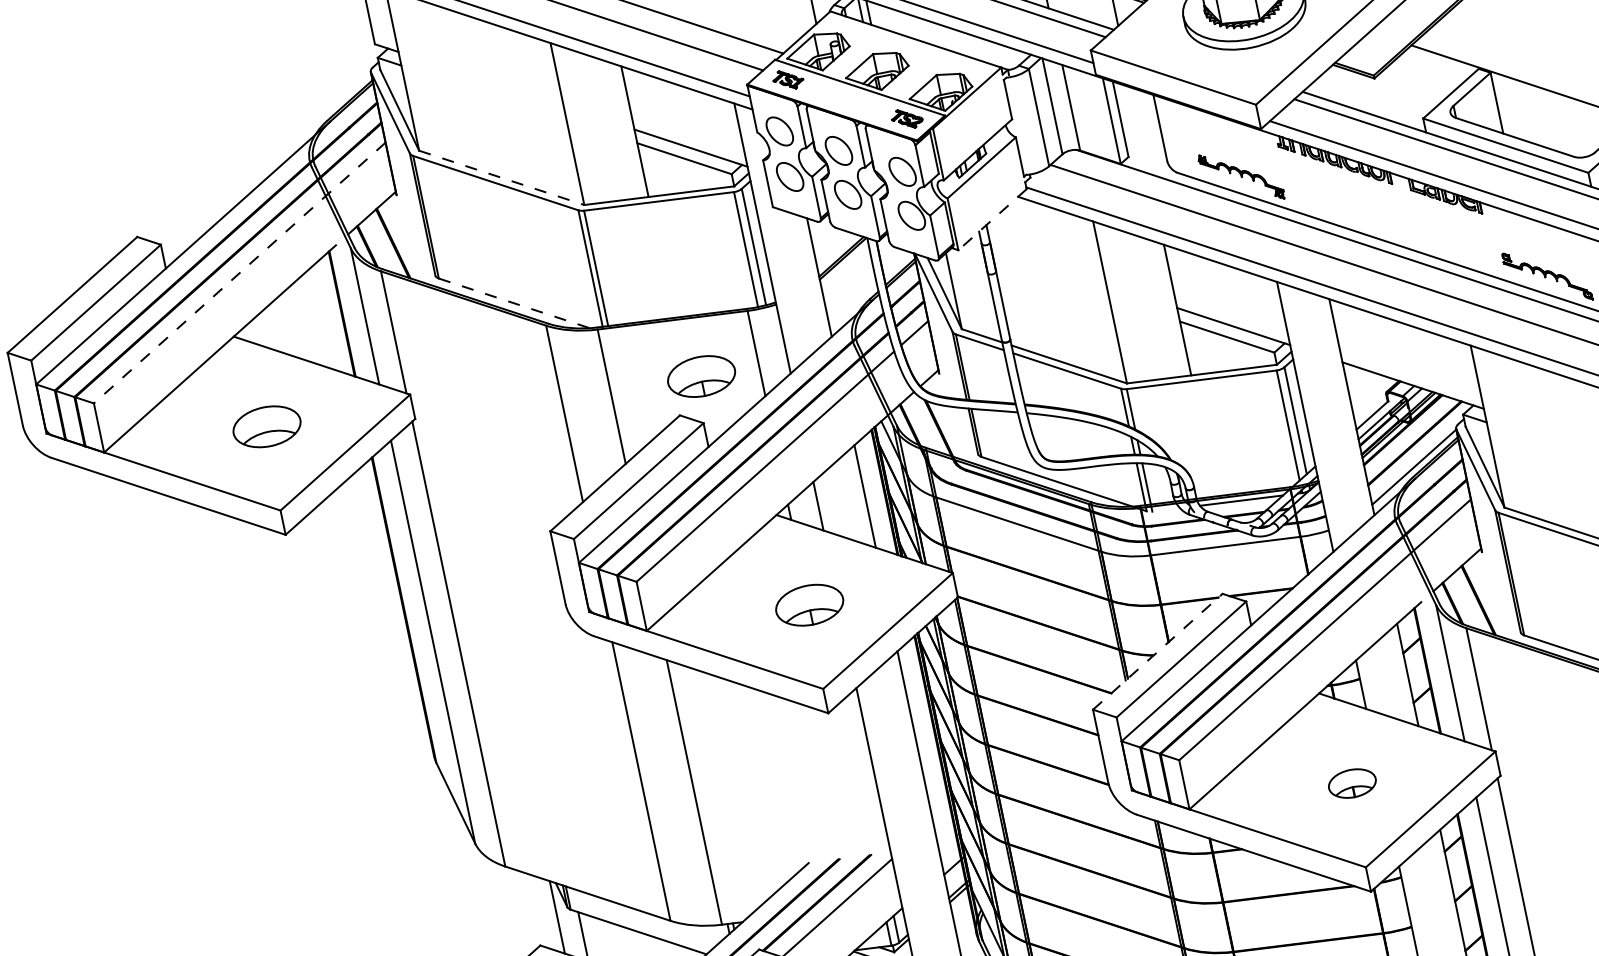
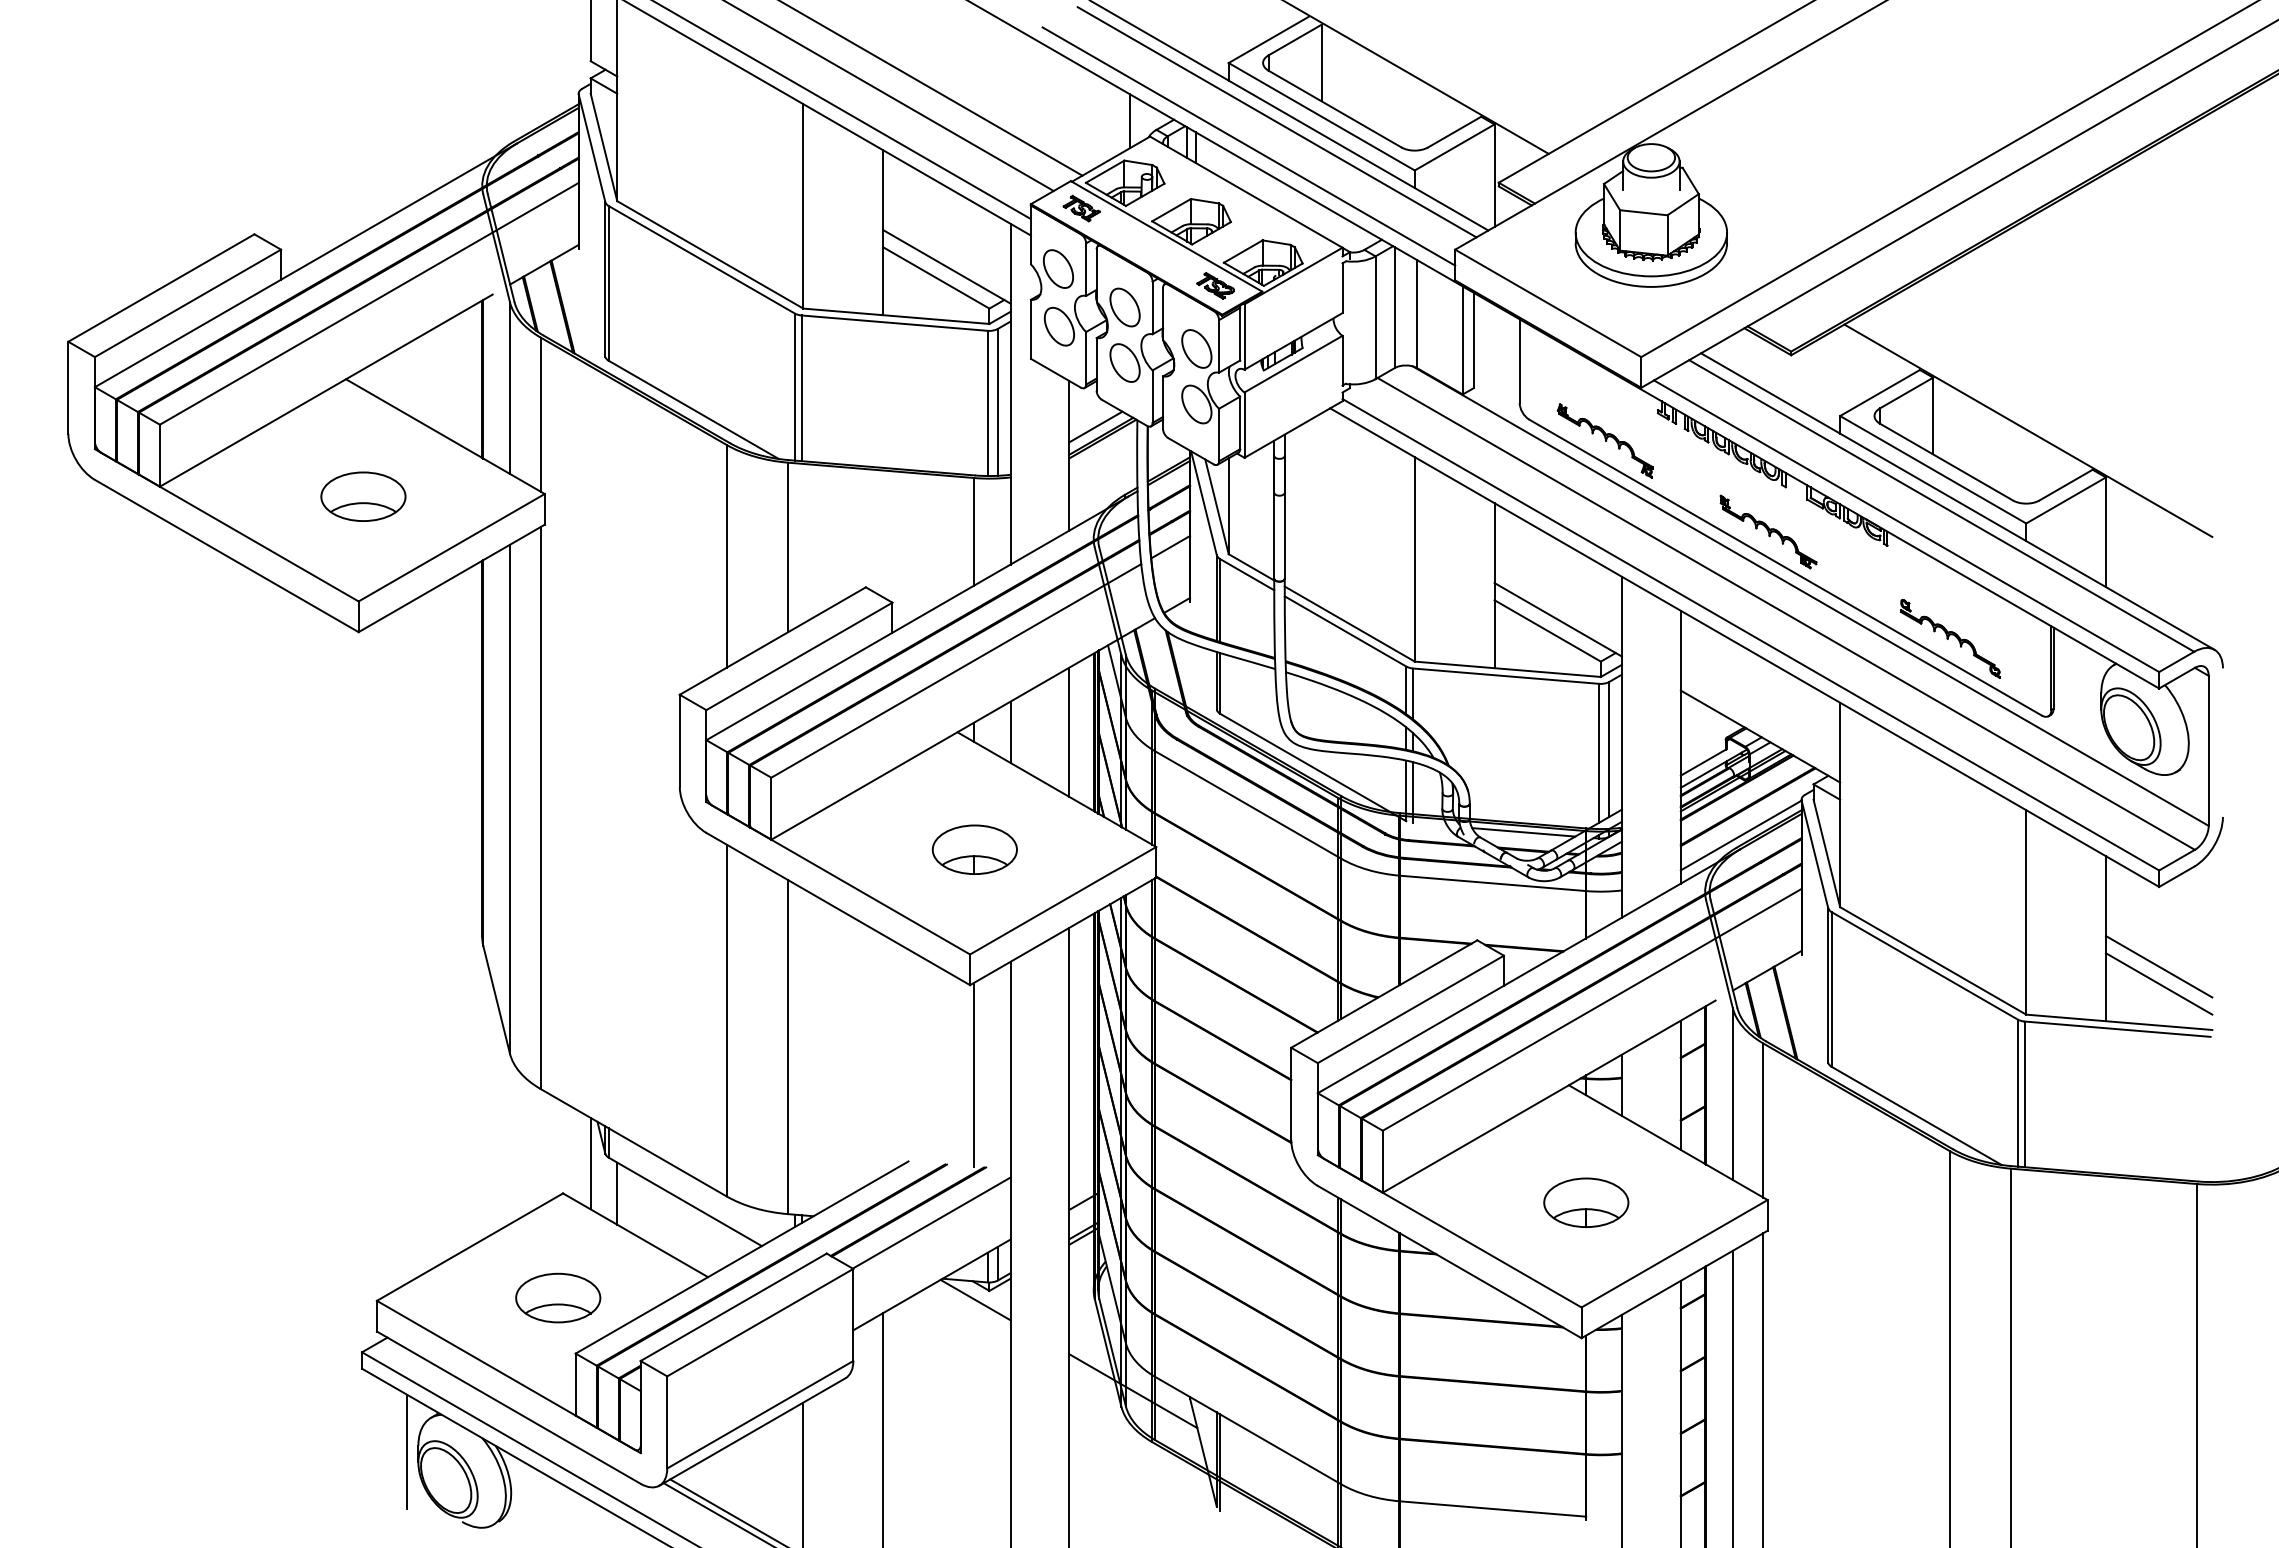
line: (501, 178) -> (710, 255), dashed -> solid
line: (992, 219) -> (1293, 429), dashed -> solid
part: (1385, 221) -> (1768, 531), added
line: (835, 250) -> (1095, 426), added
line: (239, 272) -> (369, 303), dashed -> solid
line: (514, 303) -> (694, 410), dashed -> solid
part: (701, 376) -> (901, 545), removed
line: (1157, 651) -> (1384, 993), dashed -> solid
line: (846, 783) -> (974, 1074), added
part: (1352, 783) -> (1586, 1202), size x1.43

